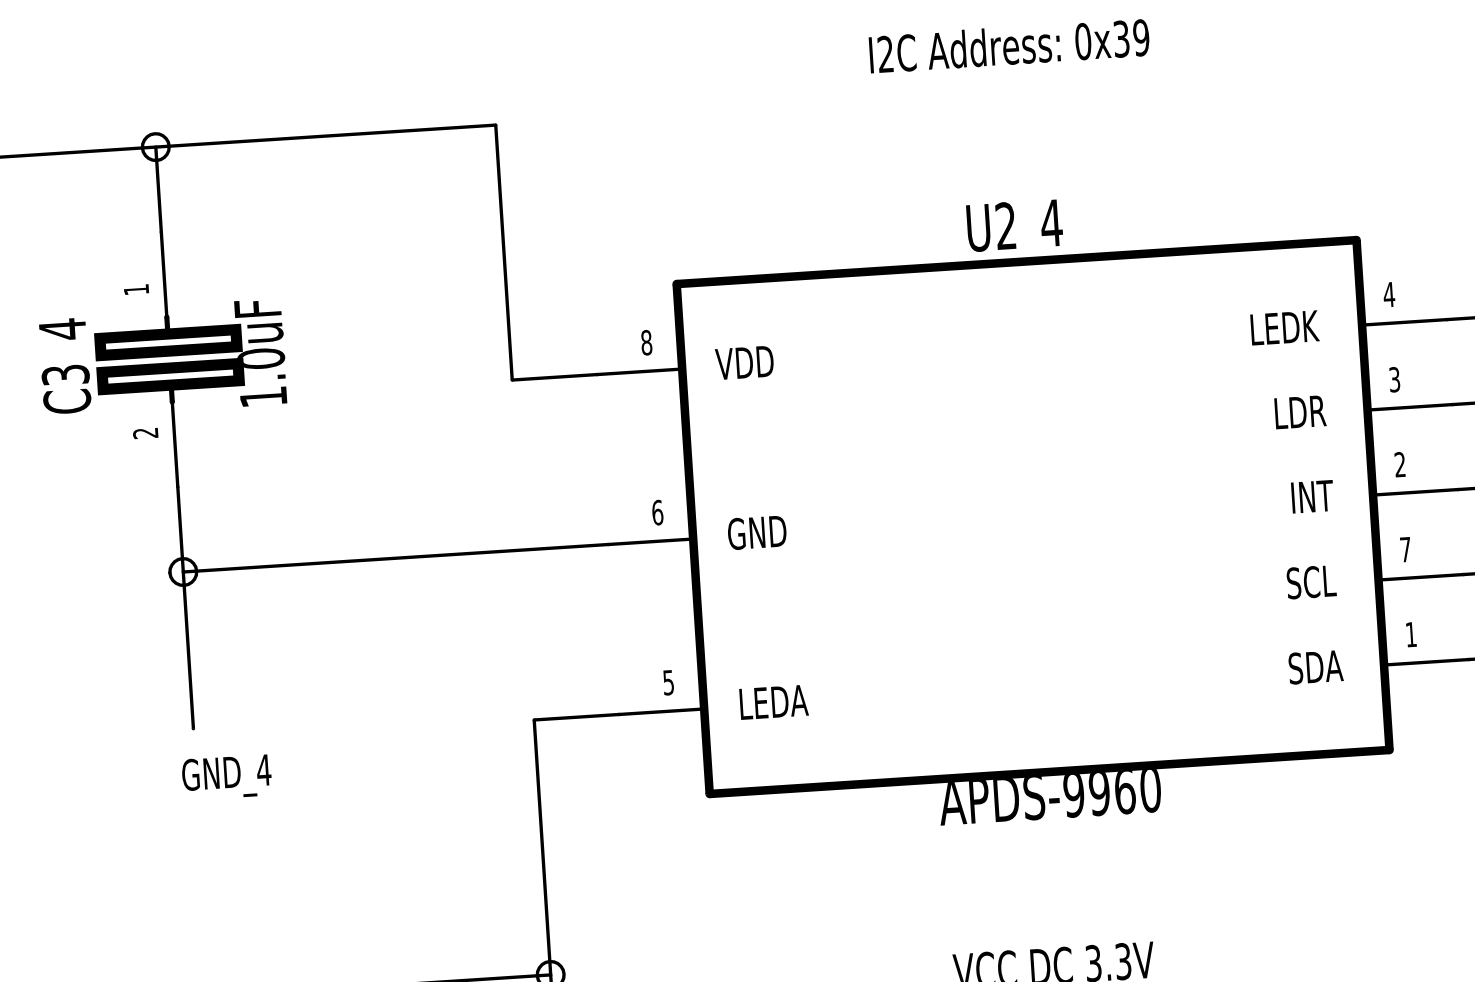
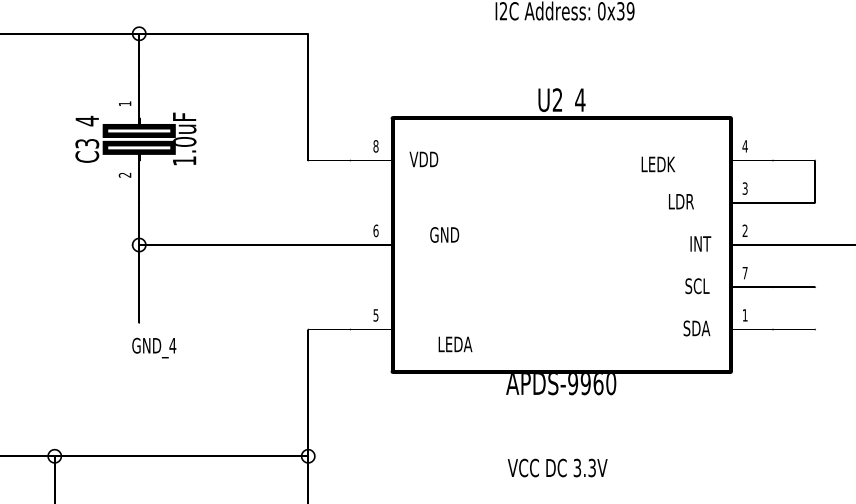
text: (1284, 327) -> (658, 164), moved
text: (1300, 411) -> (681, 201), moved
text: (756, 531) -> (444, 234), moved
text: (773, 702) -> (455, 344), moved

